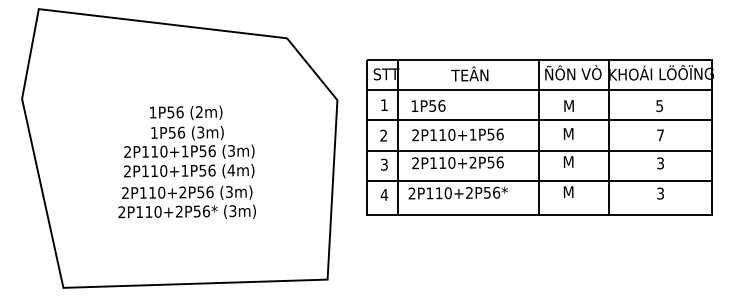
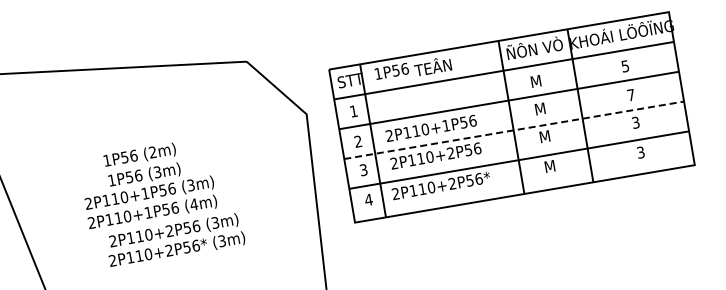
text: (428, 105) -> (391, 70), moved
text: (189, 141) -> (147, 183), moved
line: (539, 150) -> (514, 130), solid -> dashed

